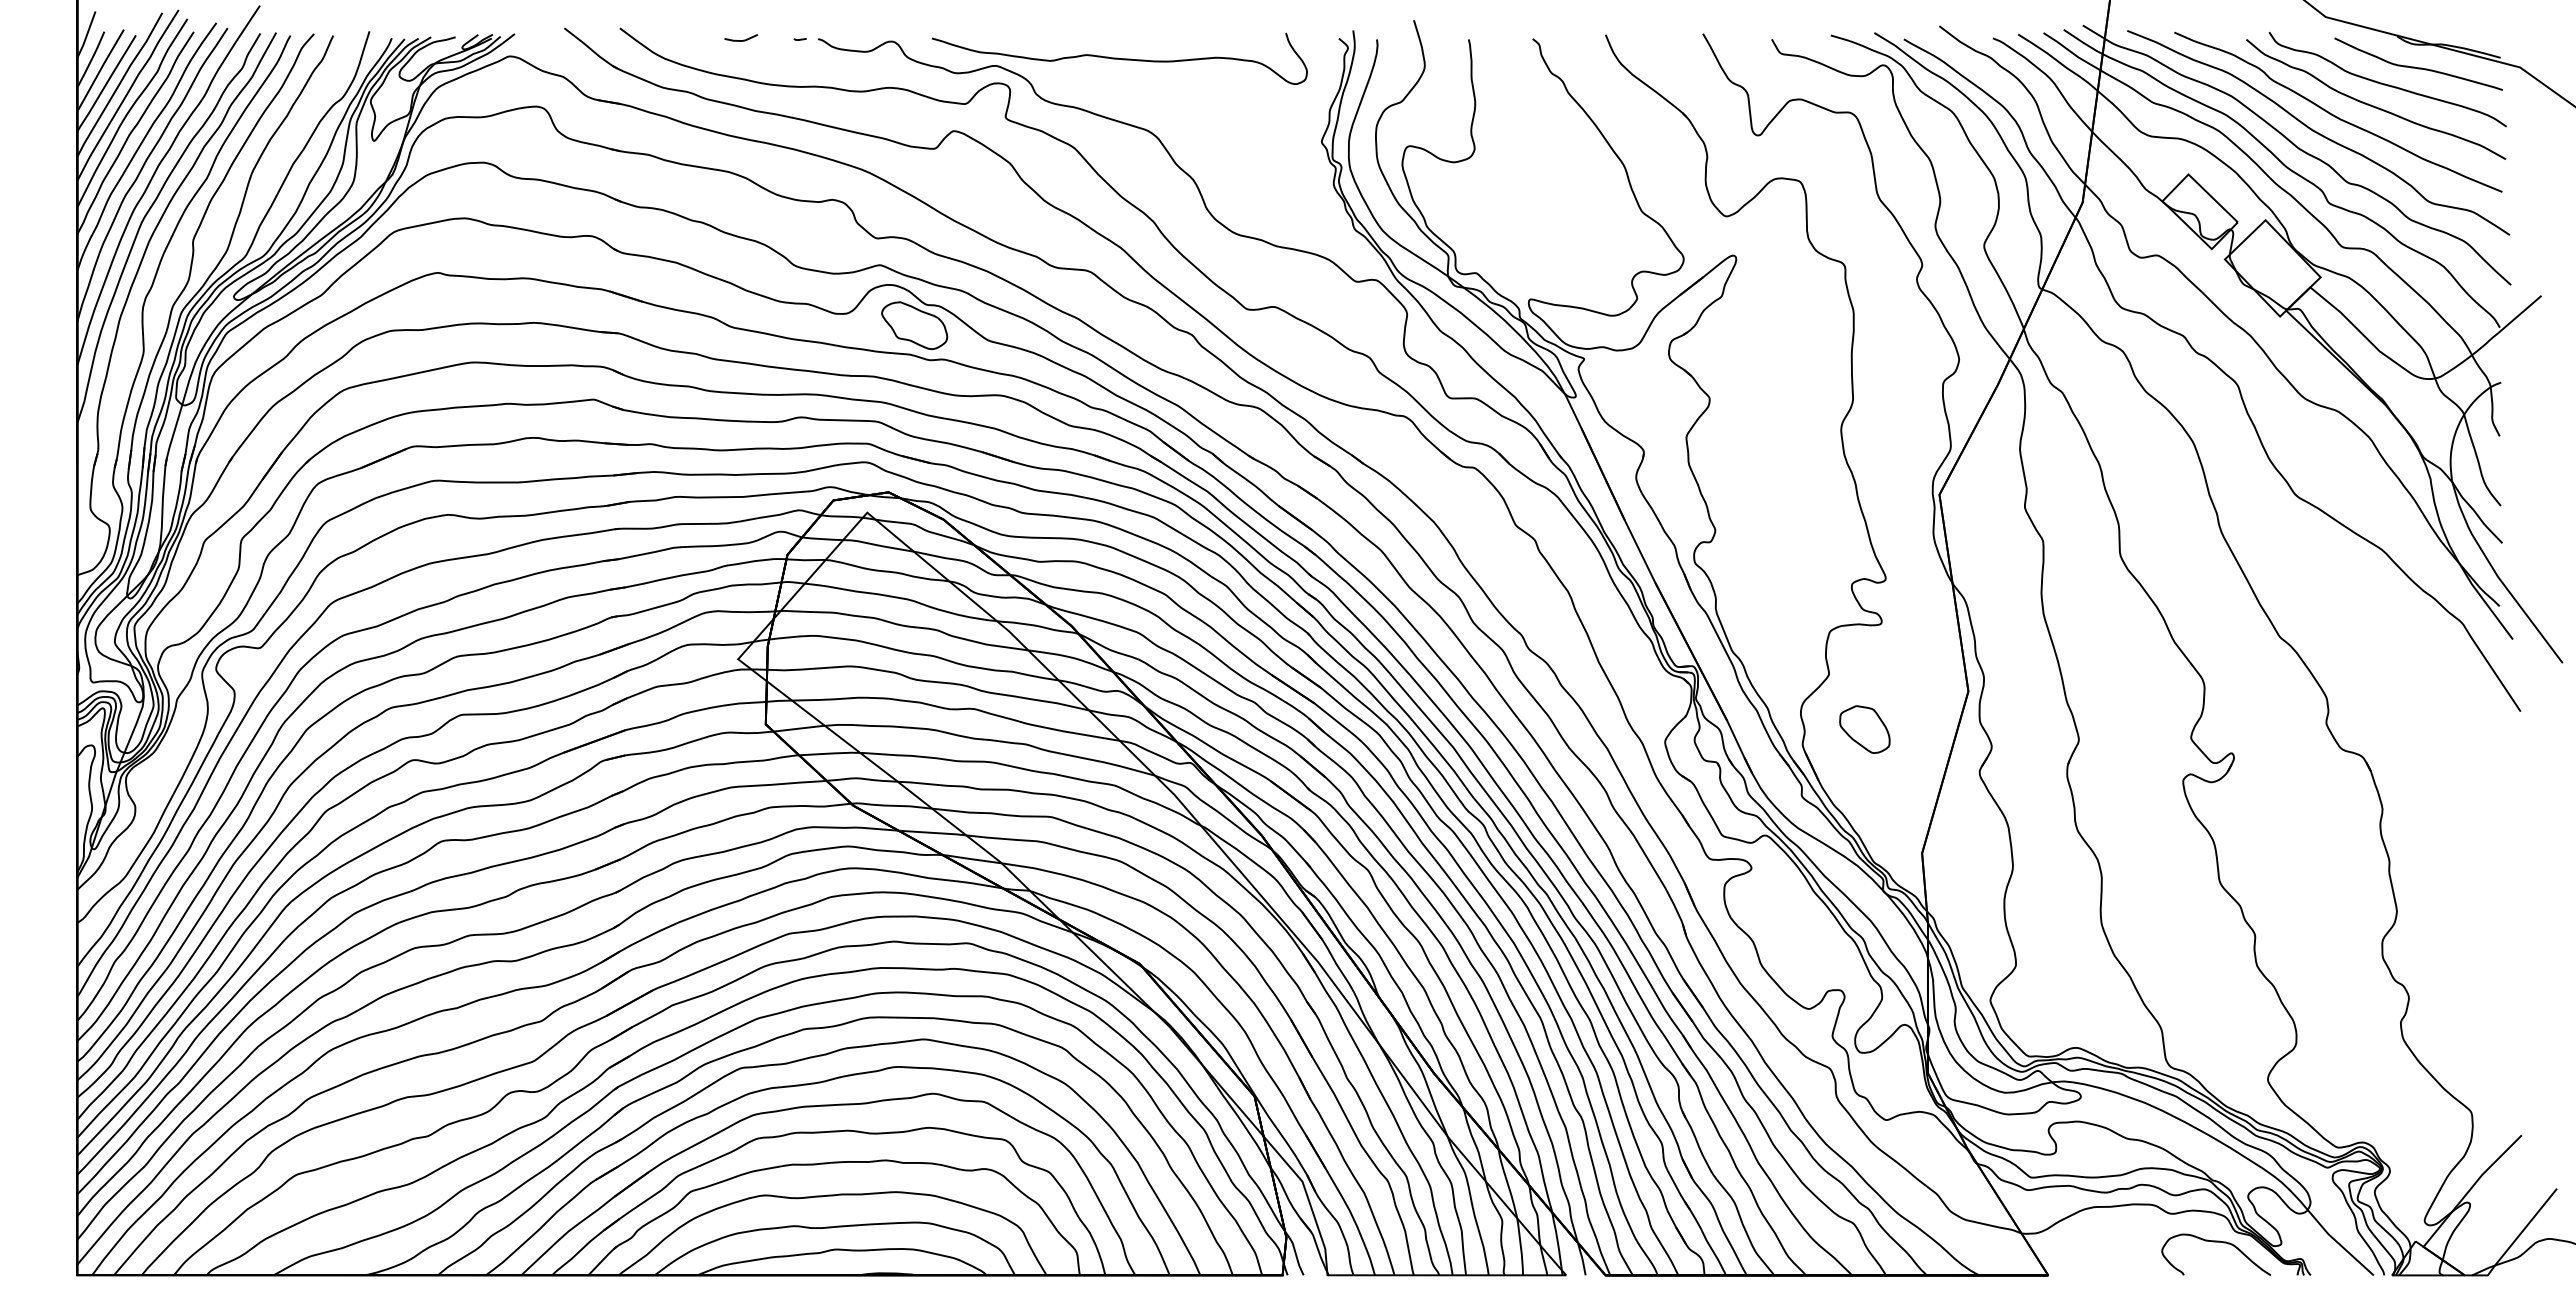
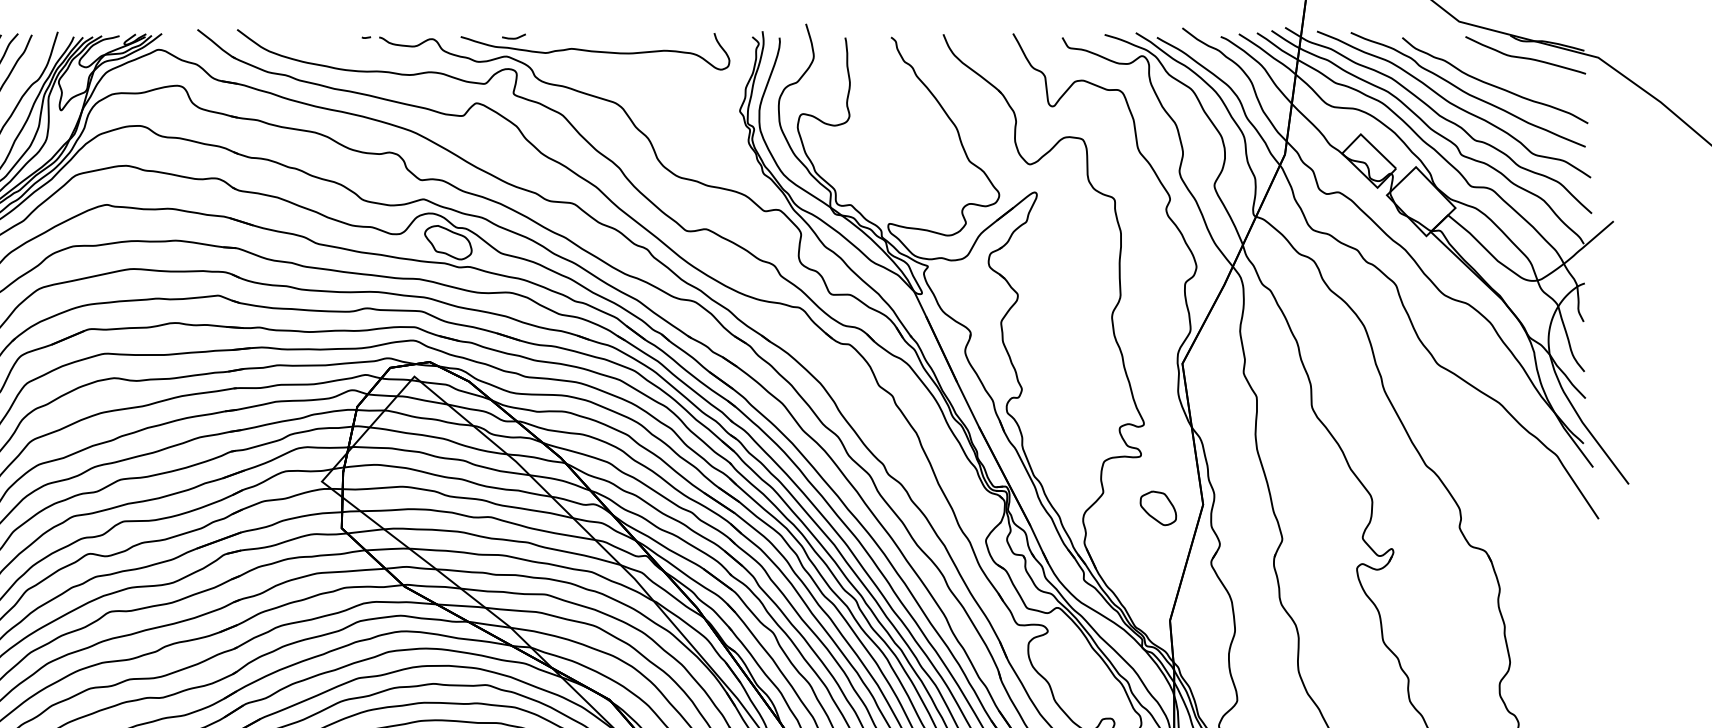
curve: (740, 40) -> (513, 38), moved
curve: (2385, 83) -> (1501, 69), removed
part: (1864, 729) -> (1158, 508), moved

